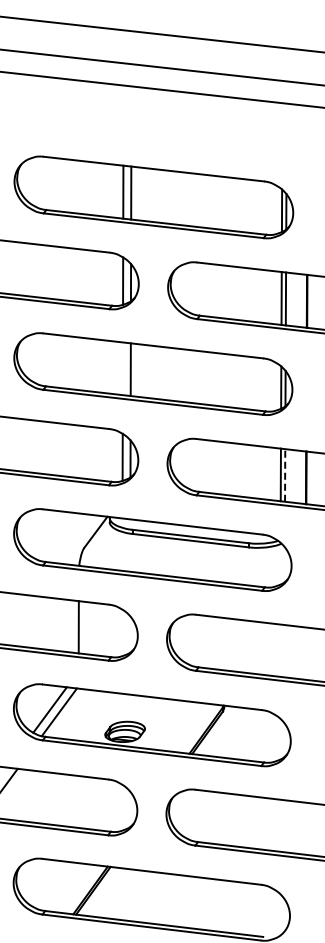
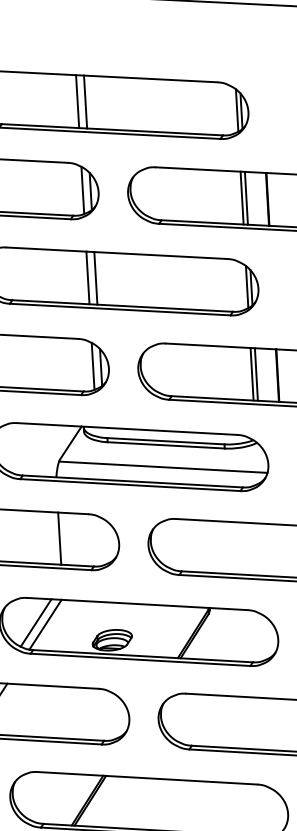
line: (122, 368) -> (87, 277), added
line: (285, 474) -> (256, 373), dashed -> solid
line: (186, 562) -> (163, 467), added

